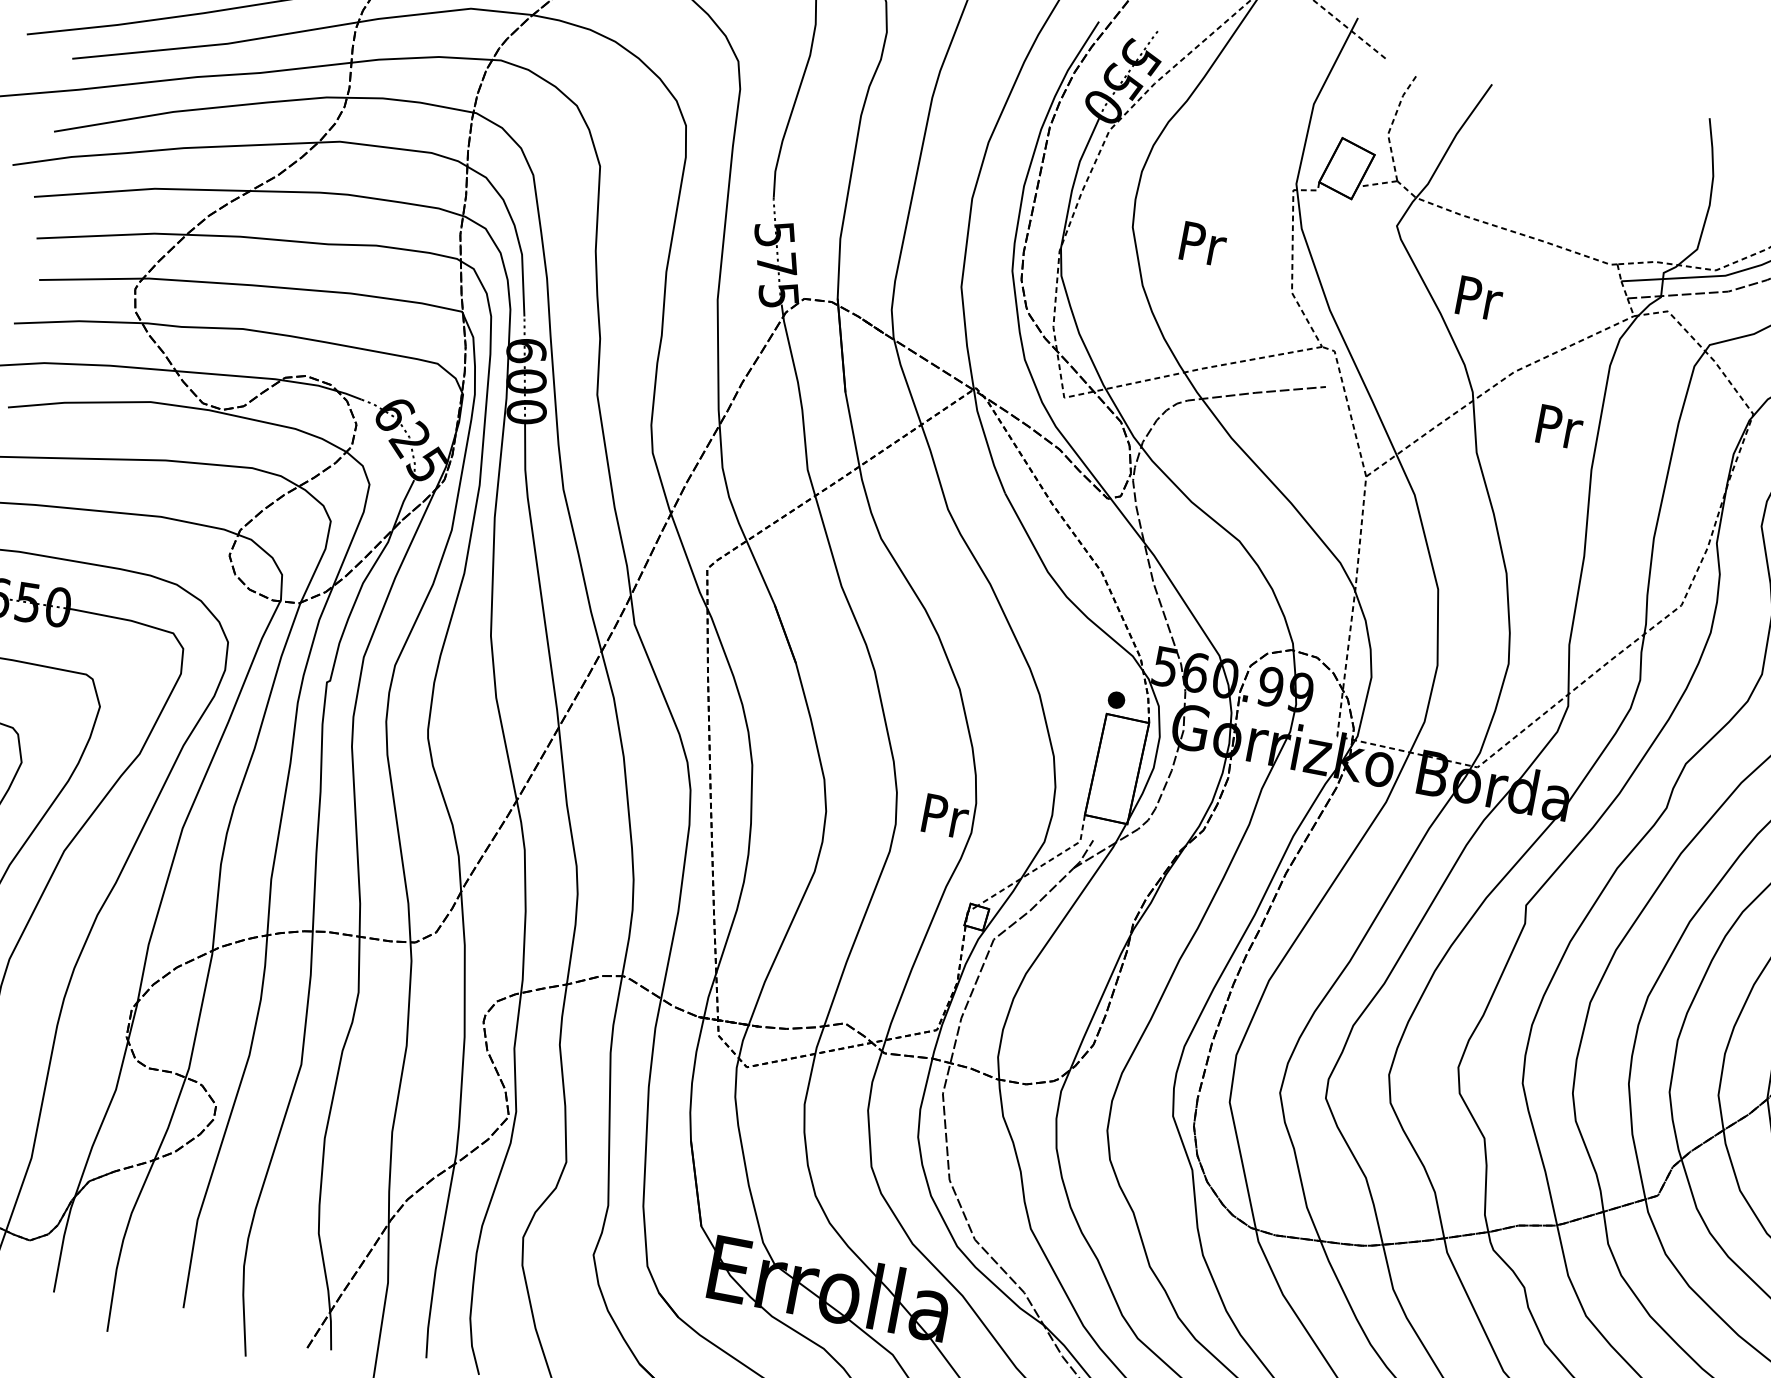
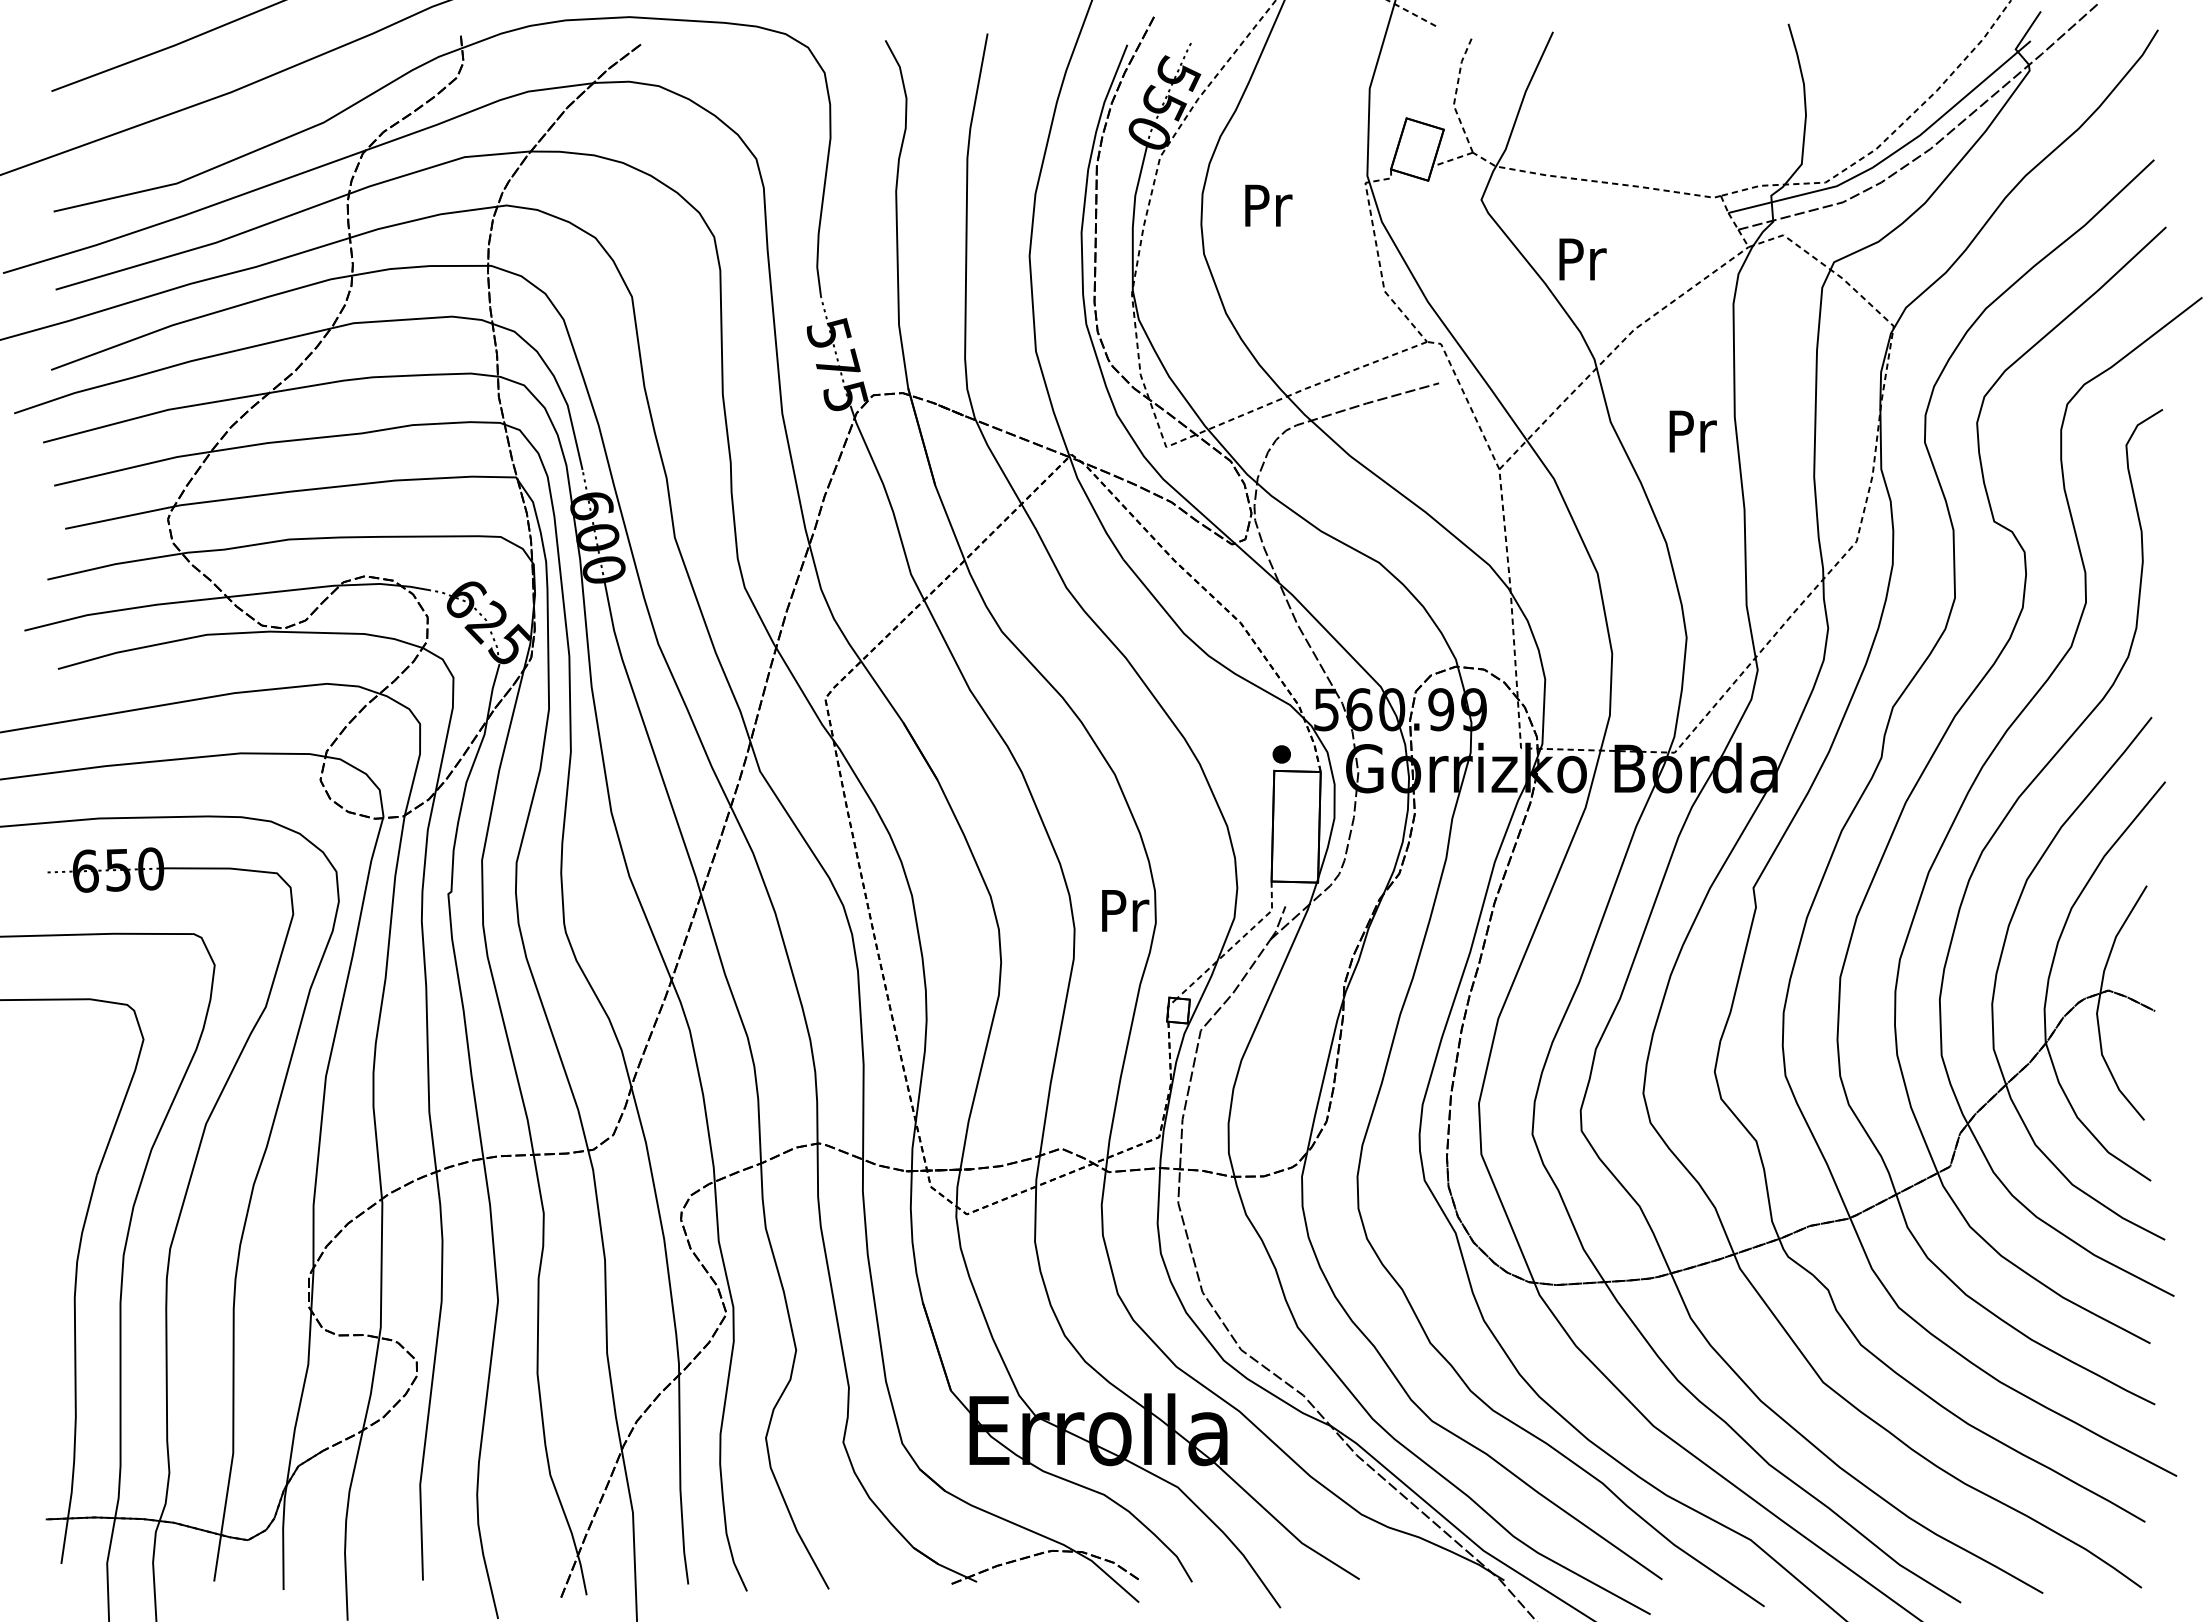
text: (1203, 243) -> (1268, 205), moved
text: (1559, 426) -> (1692, 431), moved

